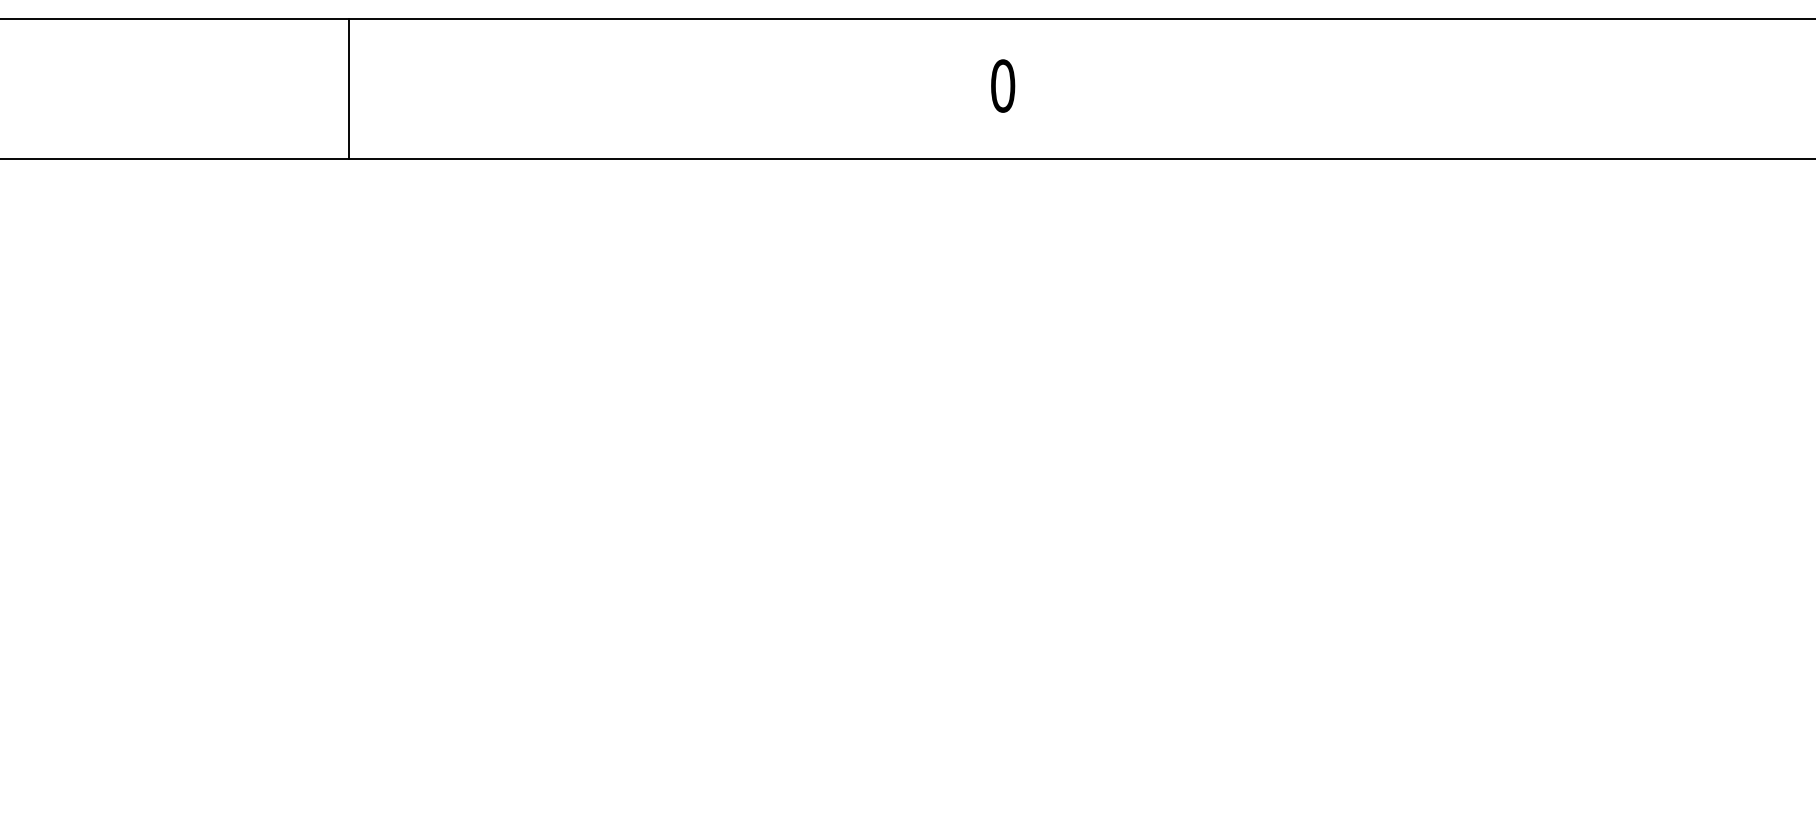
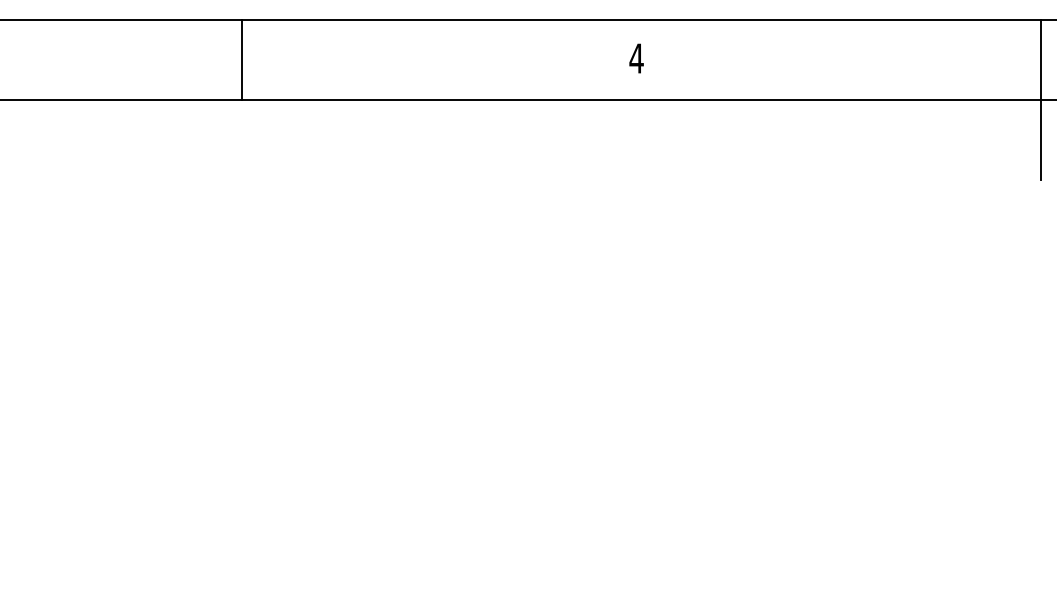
text: (1002, 85) -> (636, 58), 0 -> 4
line: (348, 89) -> (241, 60), moved
line: (1709, 159) -> (1040, 100), added

